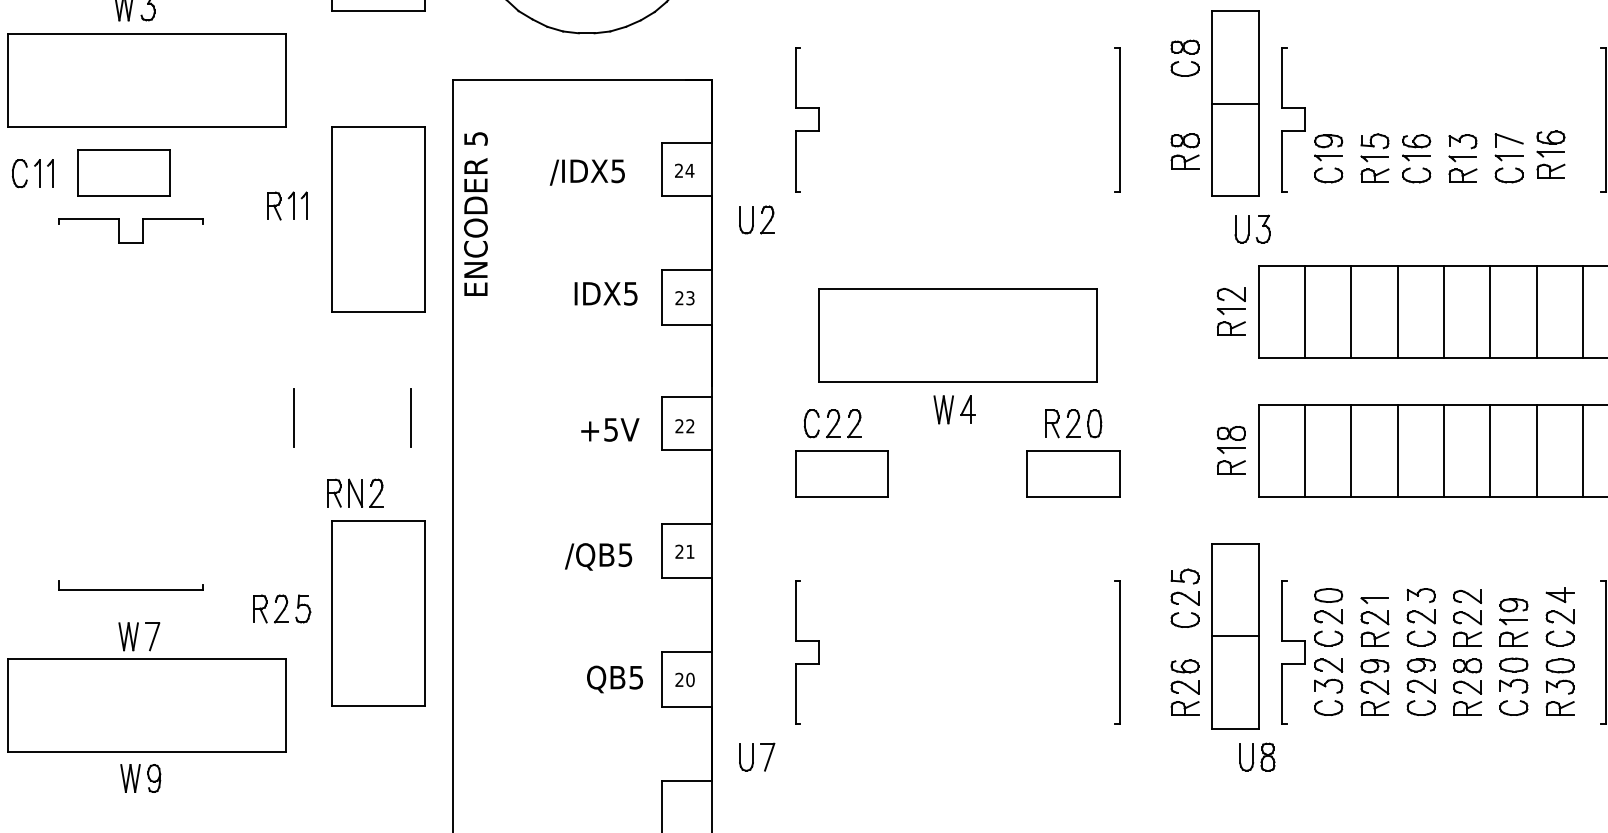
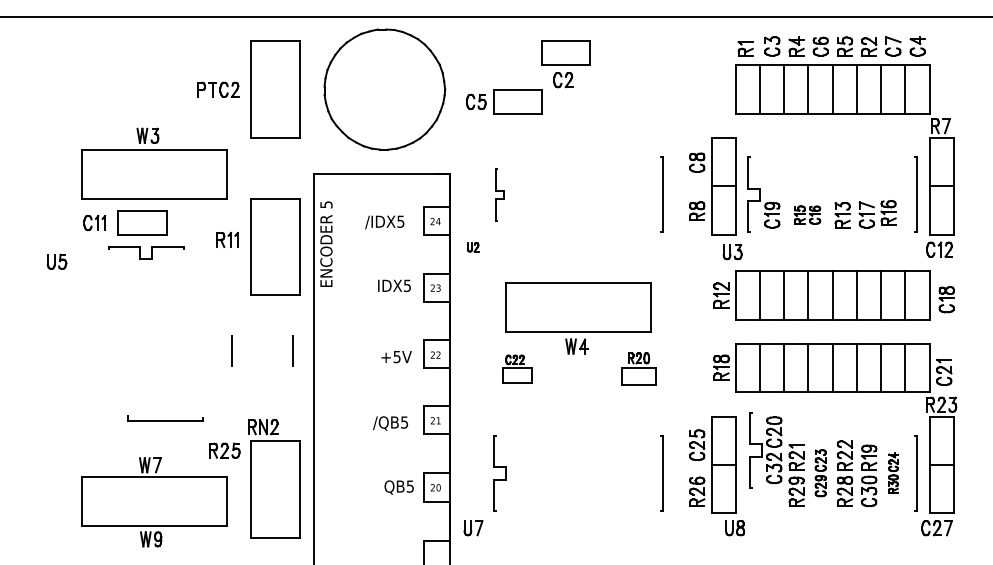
part: (806, 119) -> (499, 194), size x0.7
part: (1395, 157) -> (807, 214), size x0.7
part: (755, 220) -> (472, 247), size x0.6
part: (841, 451) -> (517, 368), size x0.6
part: (1072, 451) -> (638, 368), size x0.7
part: (131, 585) -> (165, 418), moved
part: (376, 591) -> (274, 478), moved
part: (1560, 650) -> (893, 472), size x0.6
part: (1311, 652) -> (765, 450), moved
part: (1420, 652) -> (820, 473), size x0.7

